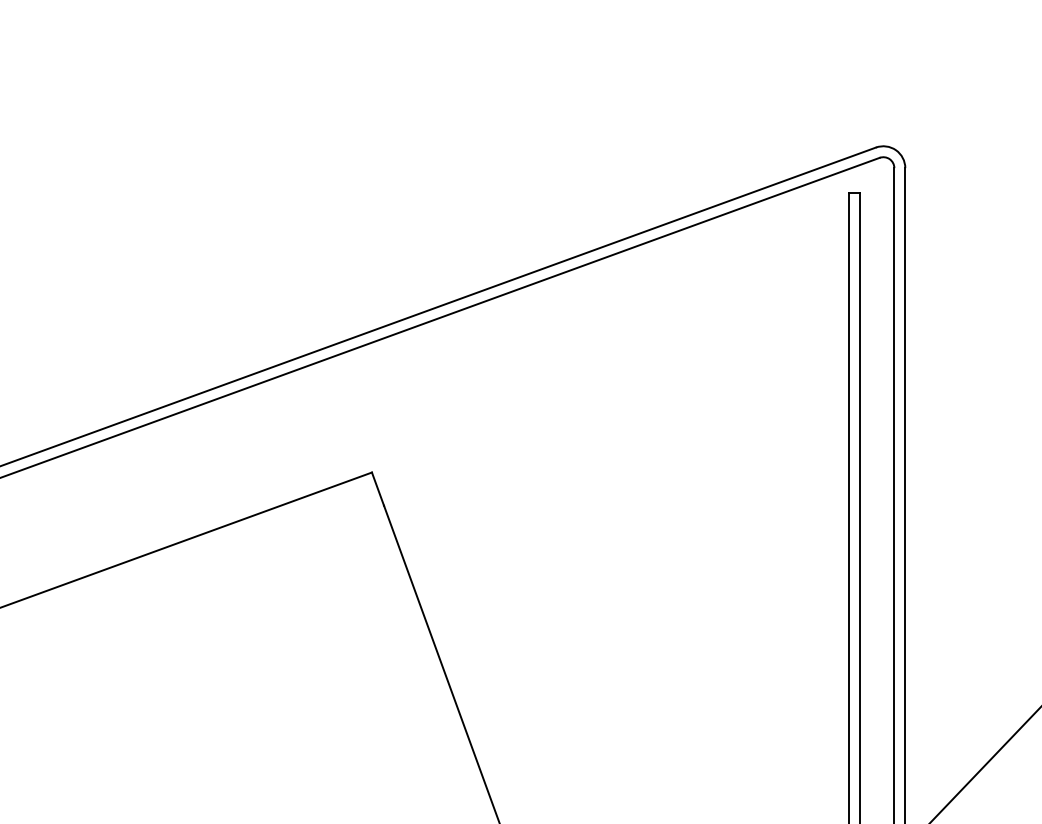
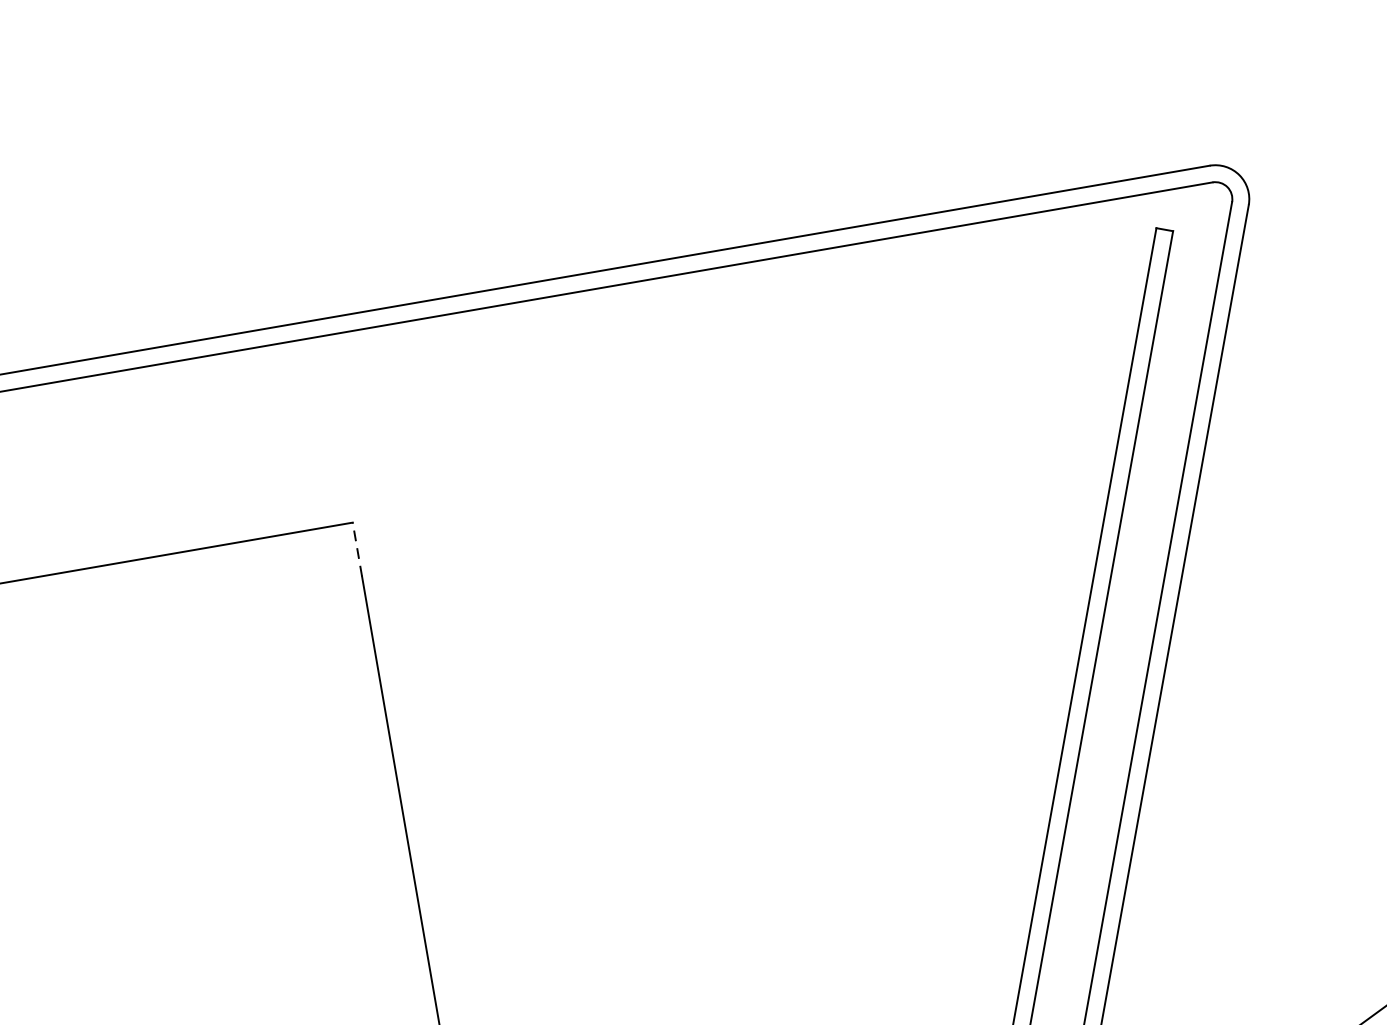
line: (377, 489) -> (356, 549), solid -> dashed

